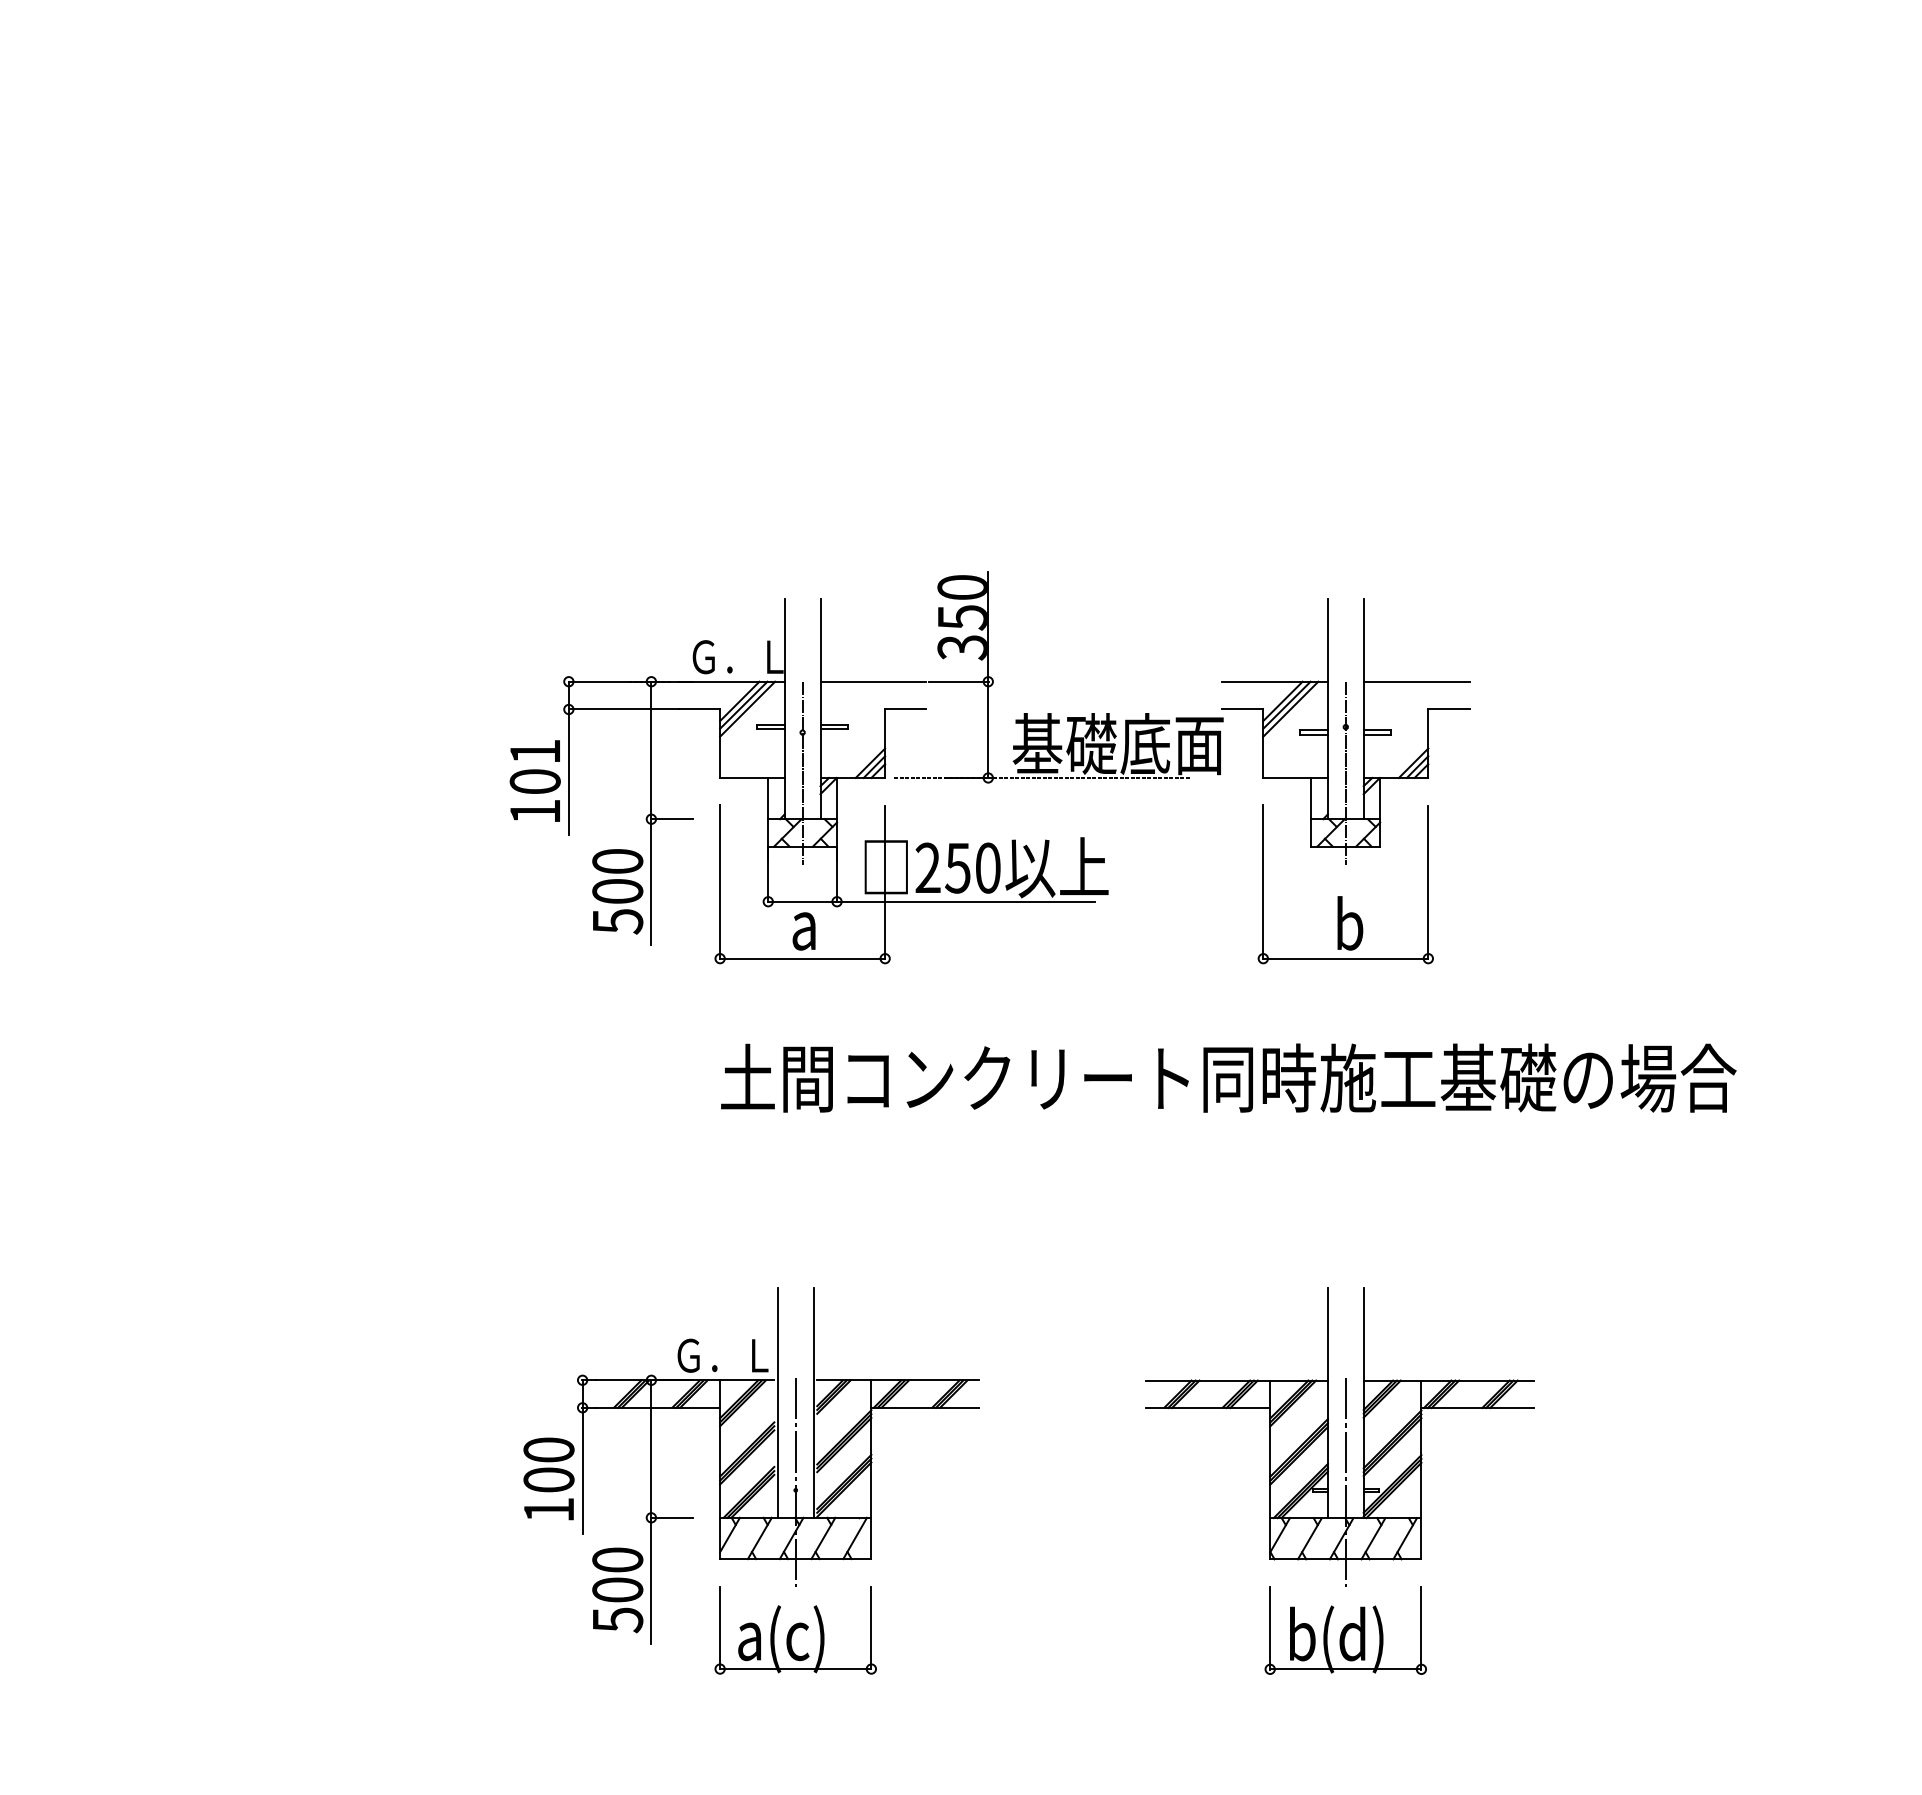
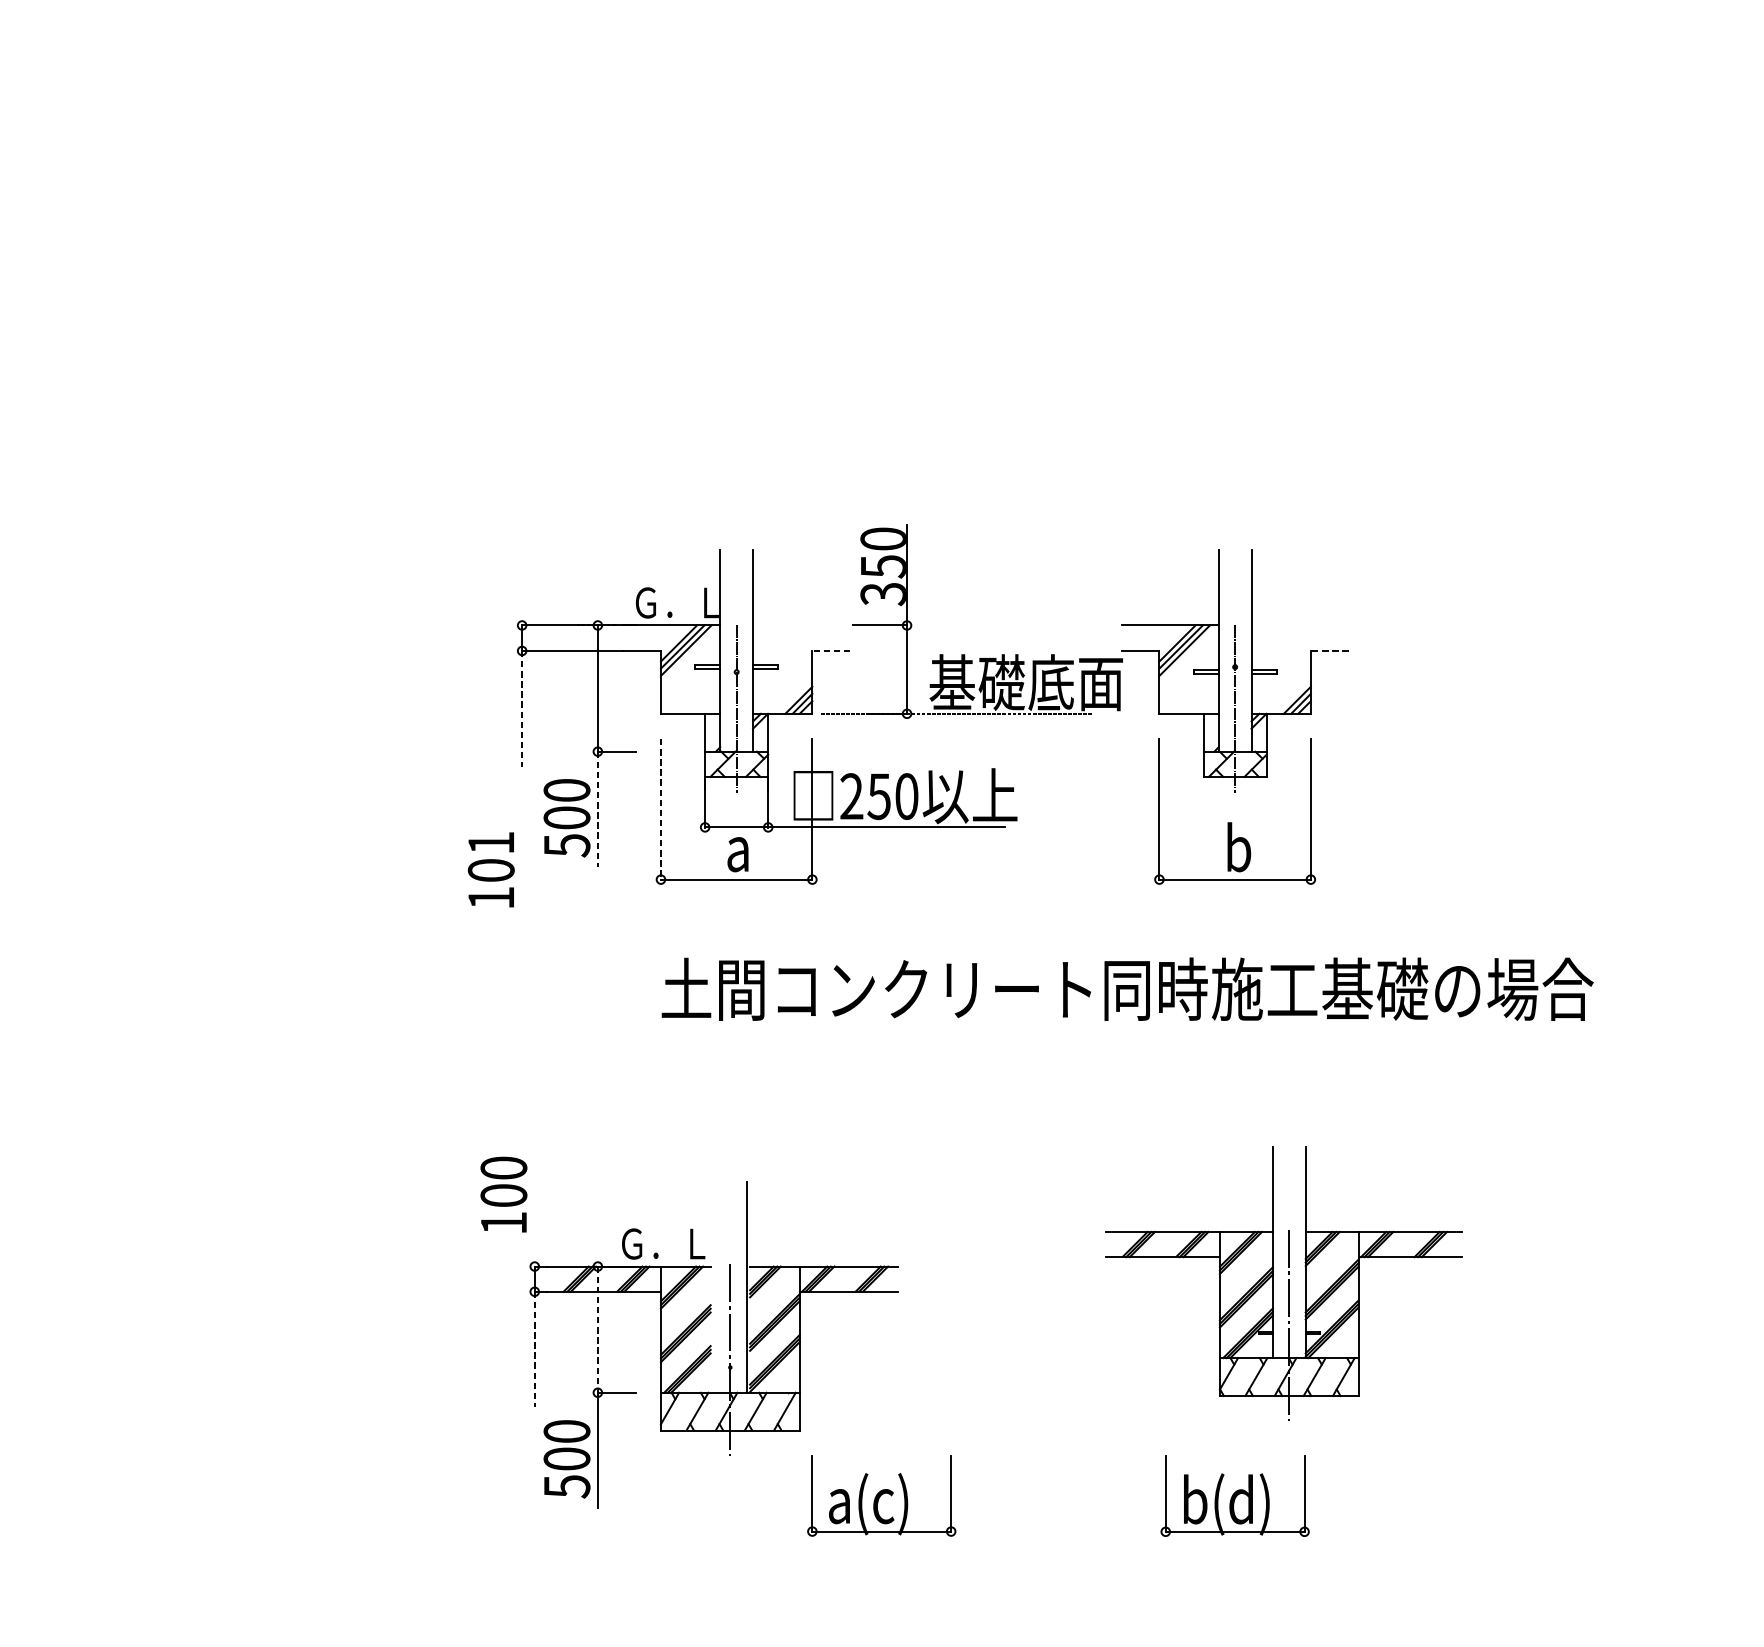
line: (873, 681) -> (801, 625), removed
line: (1416, 681) -> (1300, 625), removed
line: (905, 709) -> (831, 650), solid -> dashed
line: (1448, 709) -> (1329, 650), solid -> dashed
line: (568, 772) -> (521, 708), solid -> dashed
text: (534, 780) -> (490, 869), moved
line: (651, 882) -> (597, 809), solid -> dashed
line: (720, 882) -> (661, 809), solid -> dashed
line: (777, 1402) -> (713, 1286), removed
part: (1339, 1436) -> (1283, 1283), moved
line: (651, 1449) -> (597, 1330), solid -> dashed
line: (582, 1470) -> (534, 1349), solid -> dashed
text: (548, 1478) -> (503, 1194), moved
part: (795, 1630) -> (881, 1496), moved

